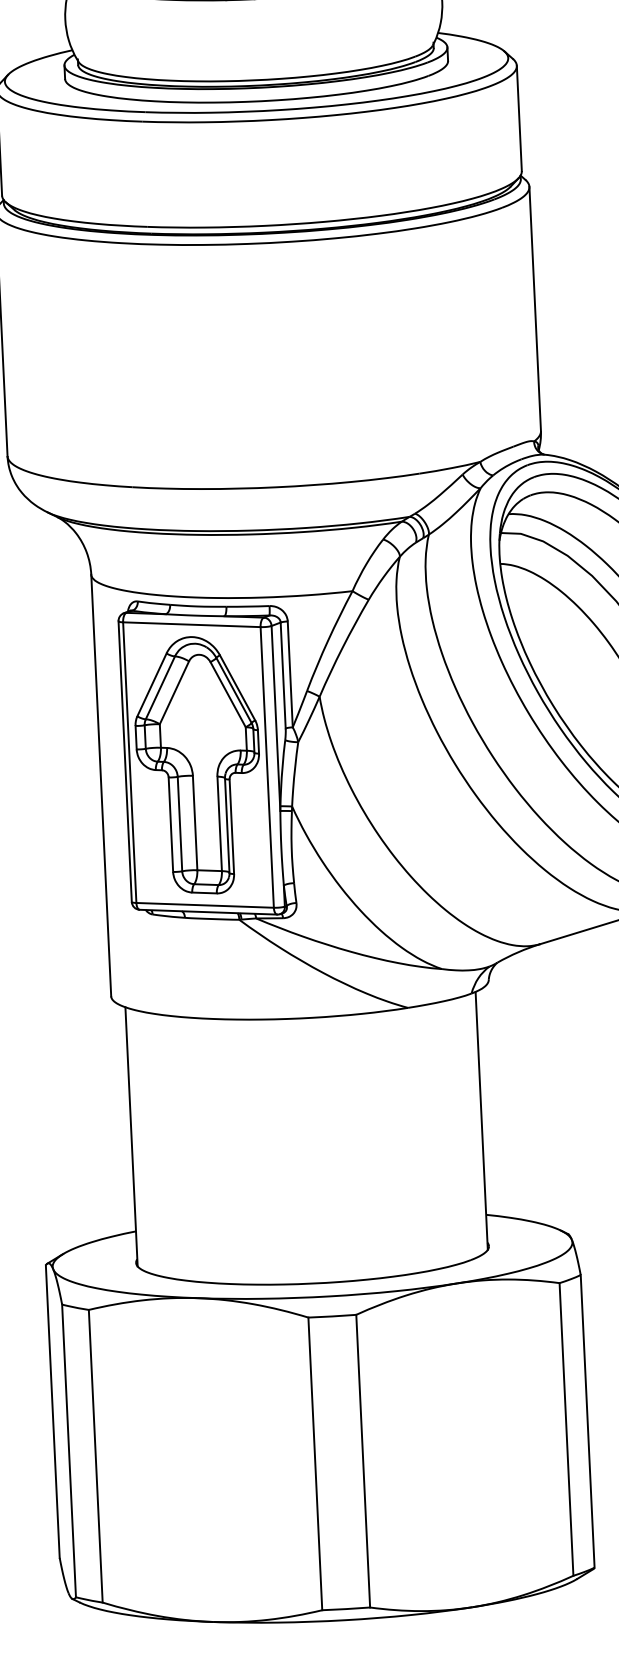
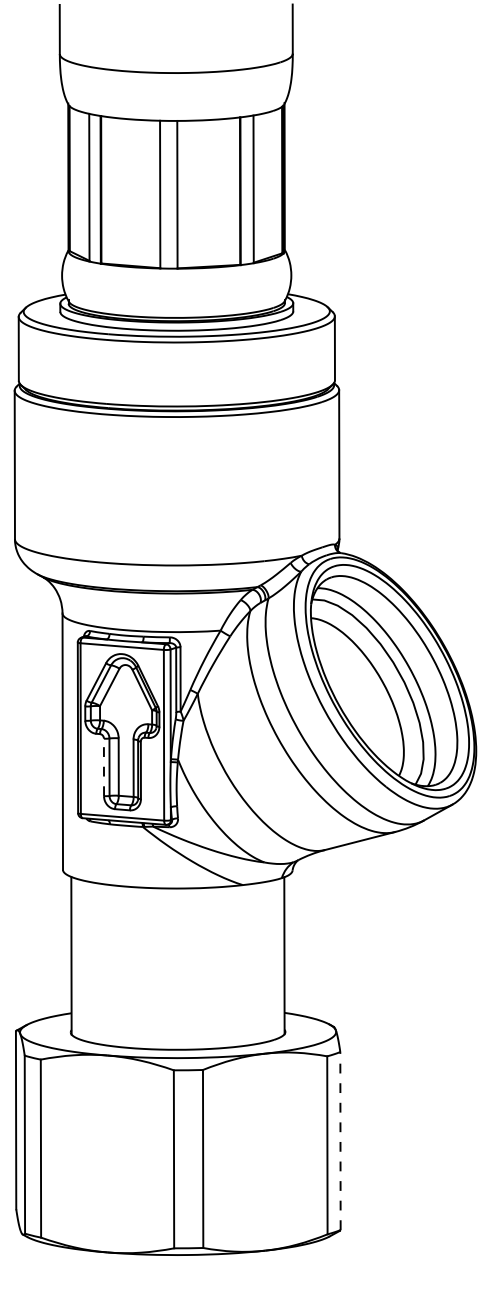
line: (170, 824) -> (103, 767), solid -> dashed
line: (587, 1420) -> (340, 1140), solid -> dashed

